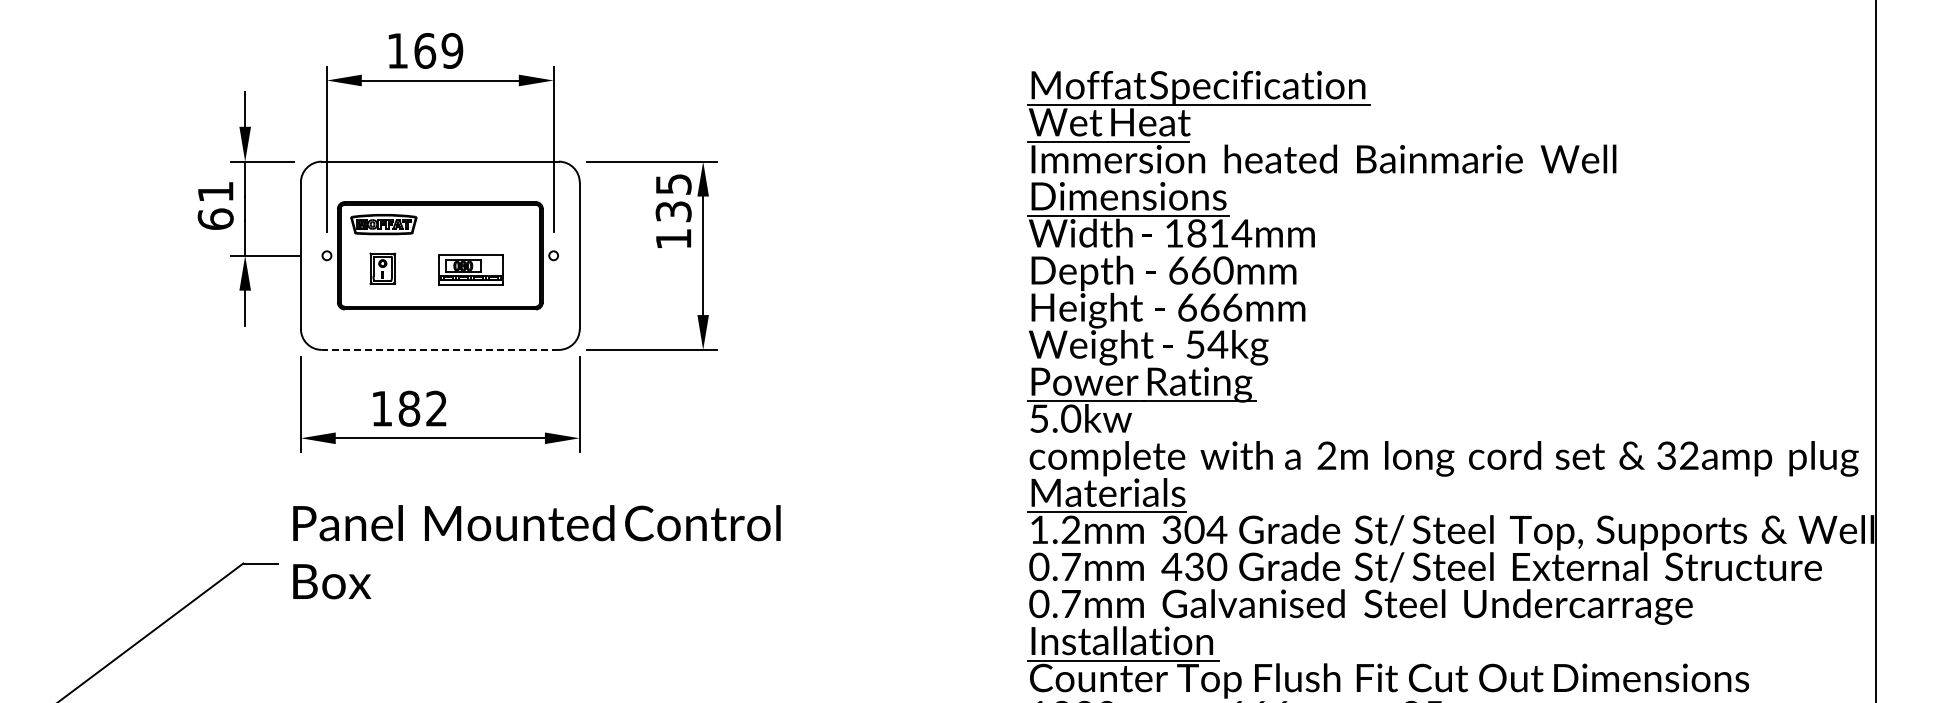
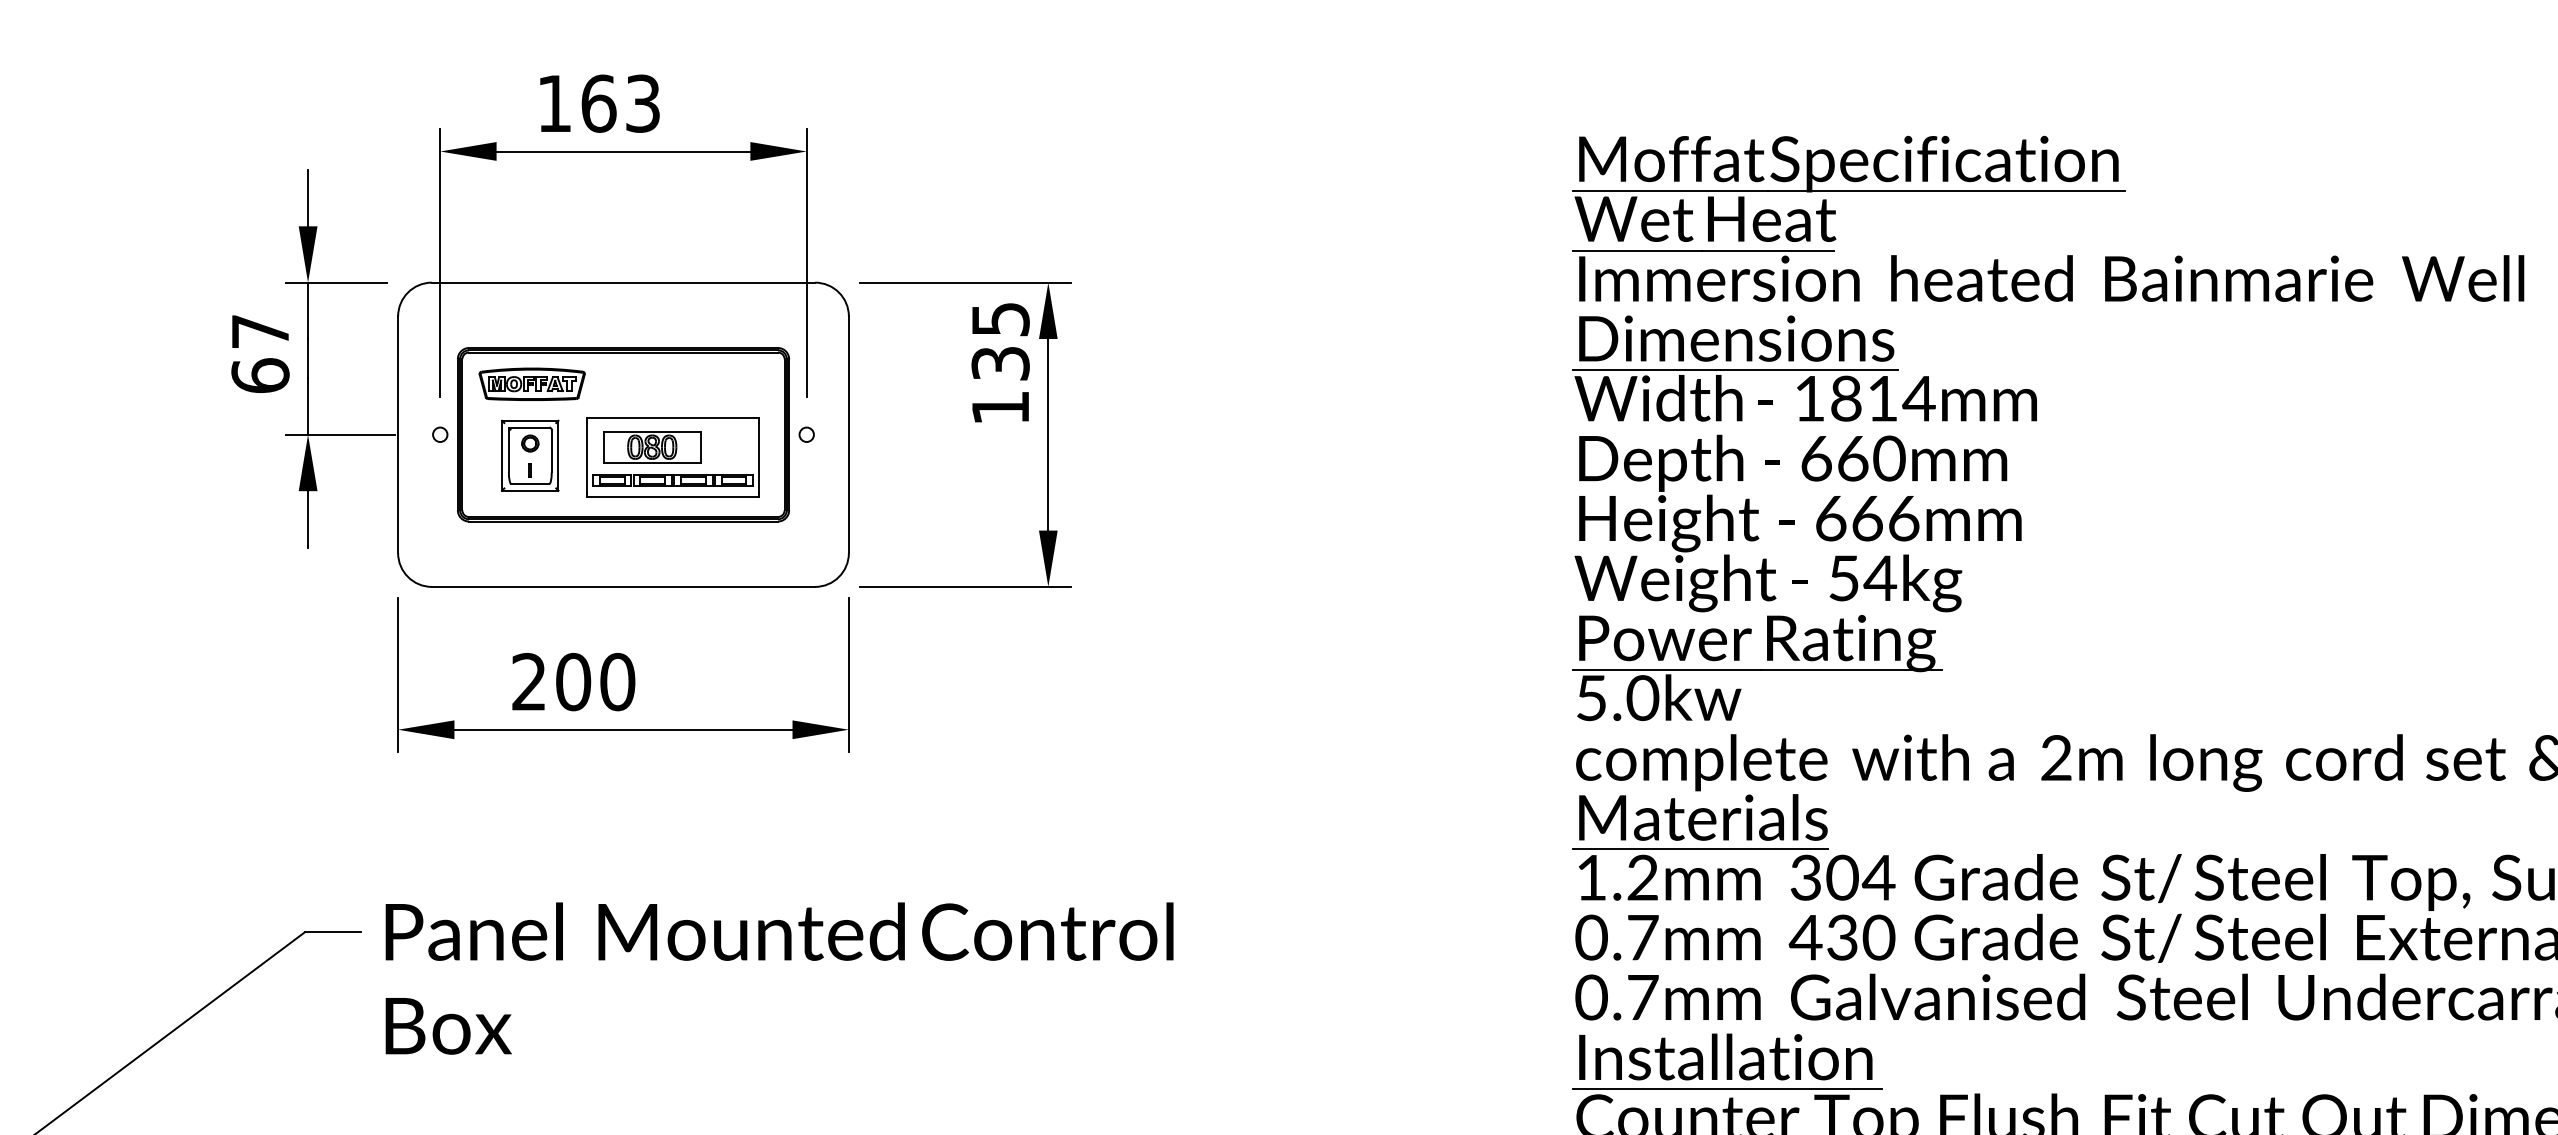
text: (452, 50) -> (643, 102), 169 -> 163
text: (215, 192) -> (260, 332), 61 -> 67
part: (382, 268) -> (530, 455), size x1.43
part: (470, 269) -> (672, 456), size x1.67
line: (440, 349) -> (623, 586), dashed -> solid
text: (409, 408) -> (573, 681), 182 -> 200
text: (536, 552) -> (778, 979), moved

